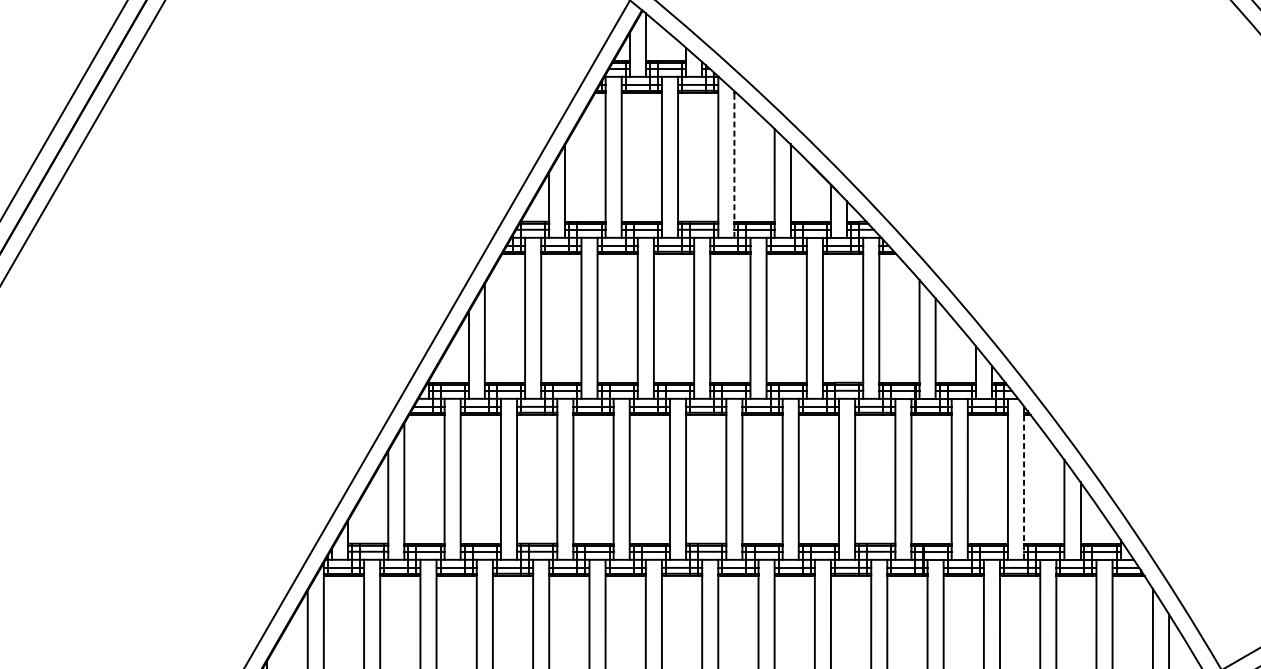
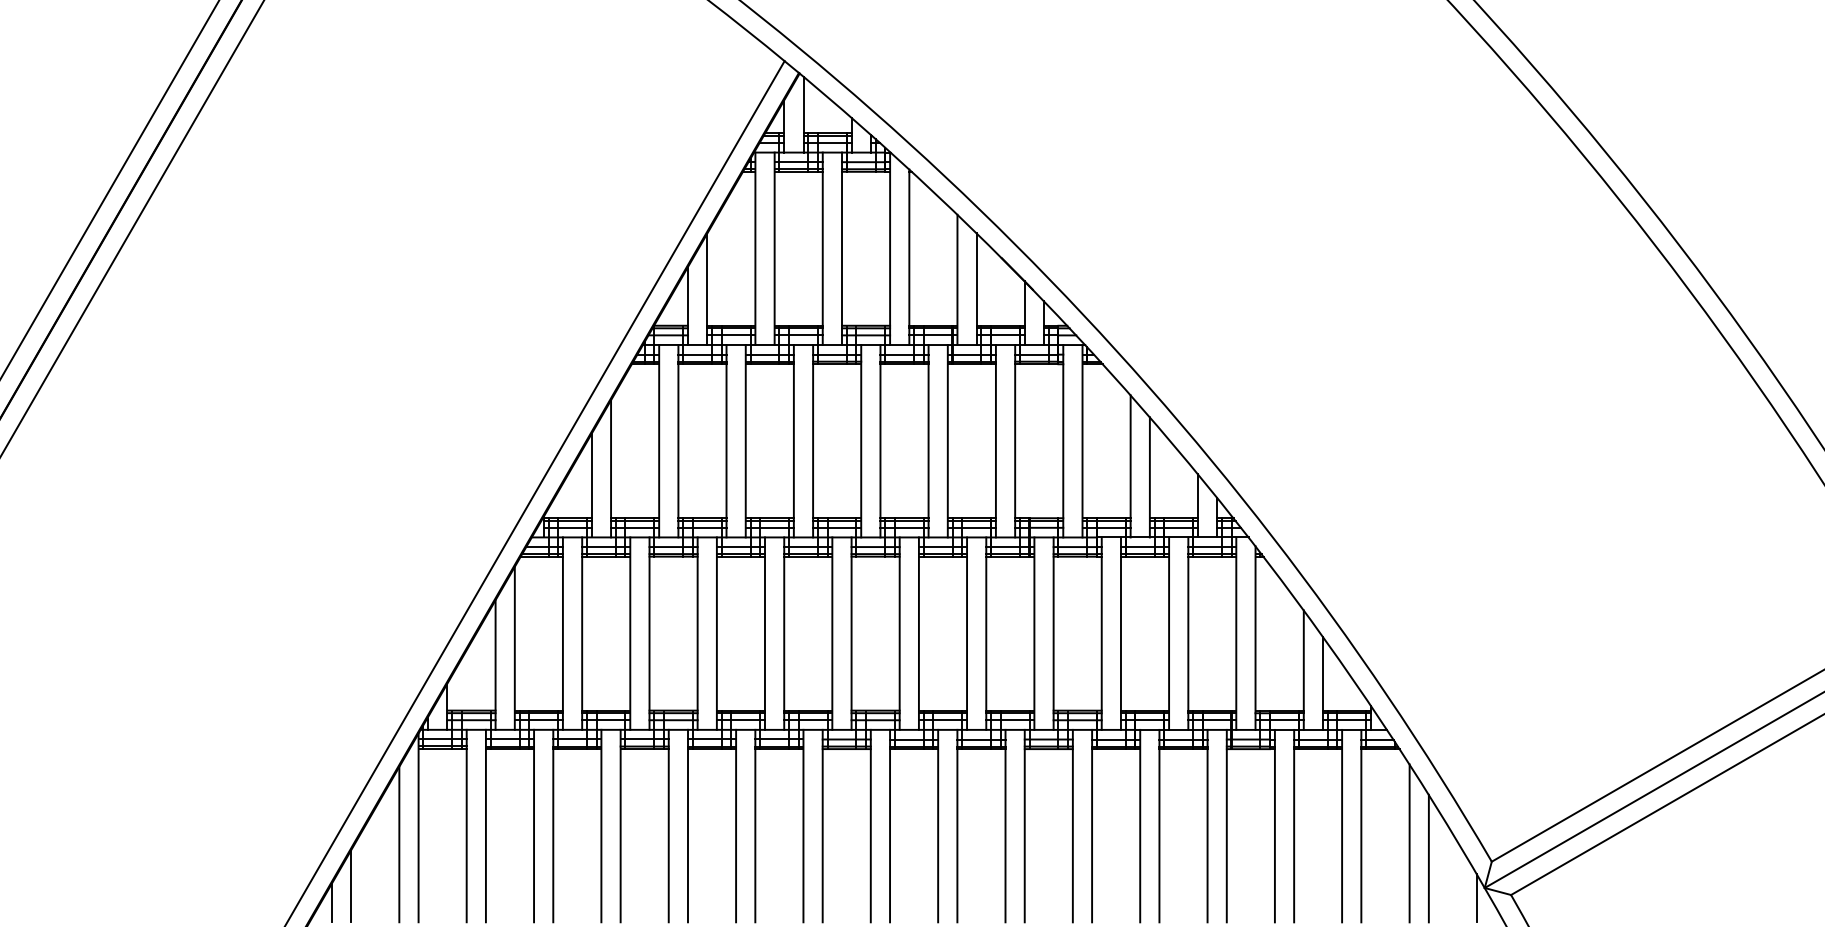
line: (734, 164) -> (909, 257), dashed -> solid
line: (1024, 483) -> (1255, 638), dashed -> solid

